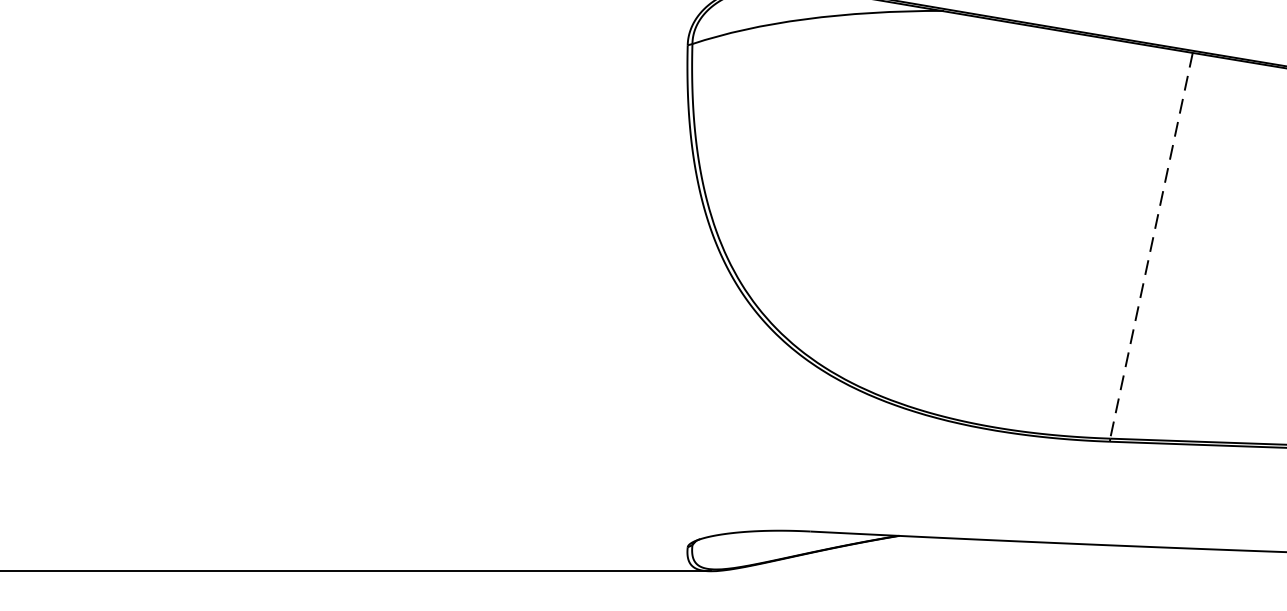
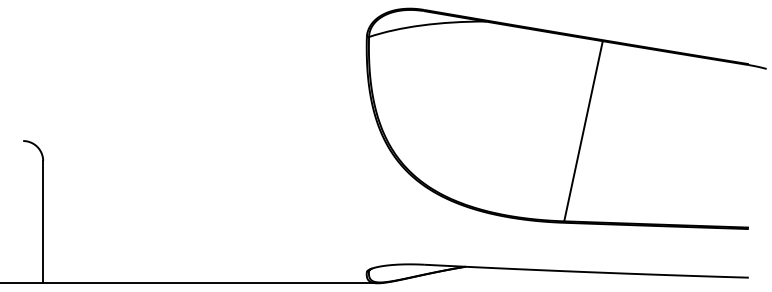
line: (1151, 246) -> (583, 131), dashed -> solid

